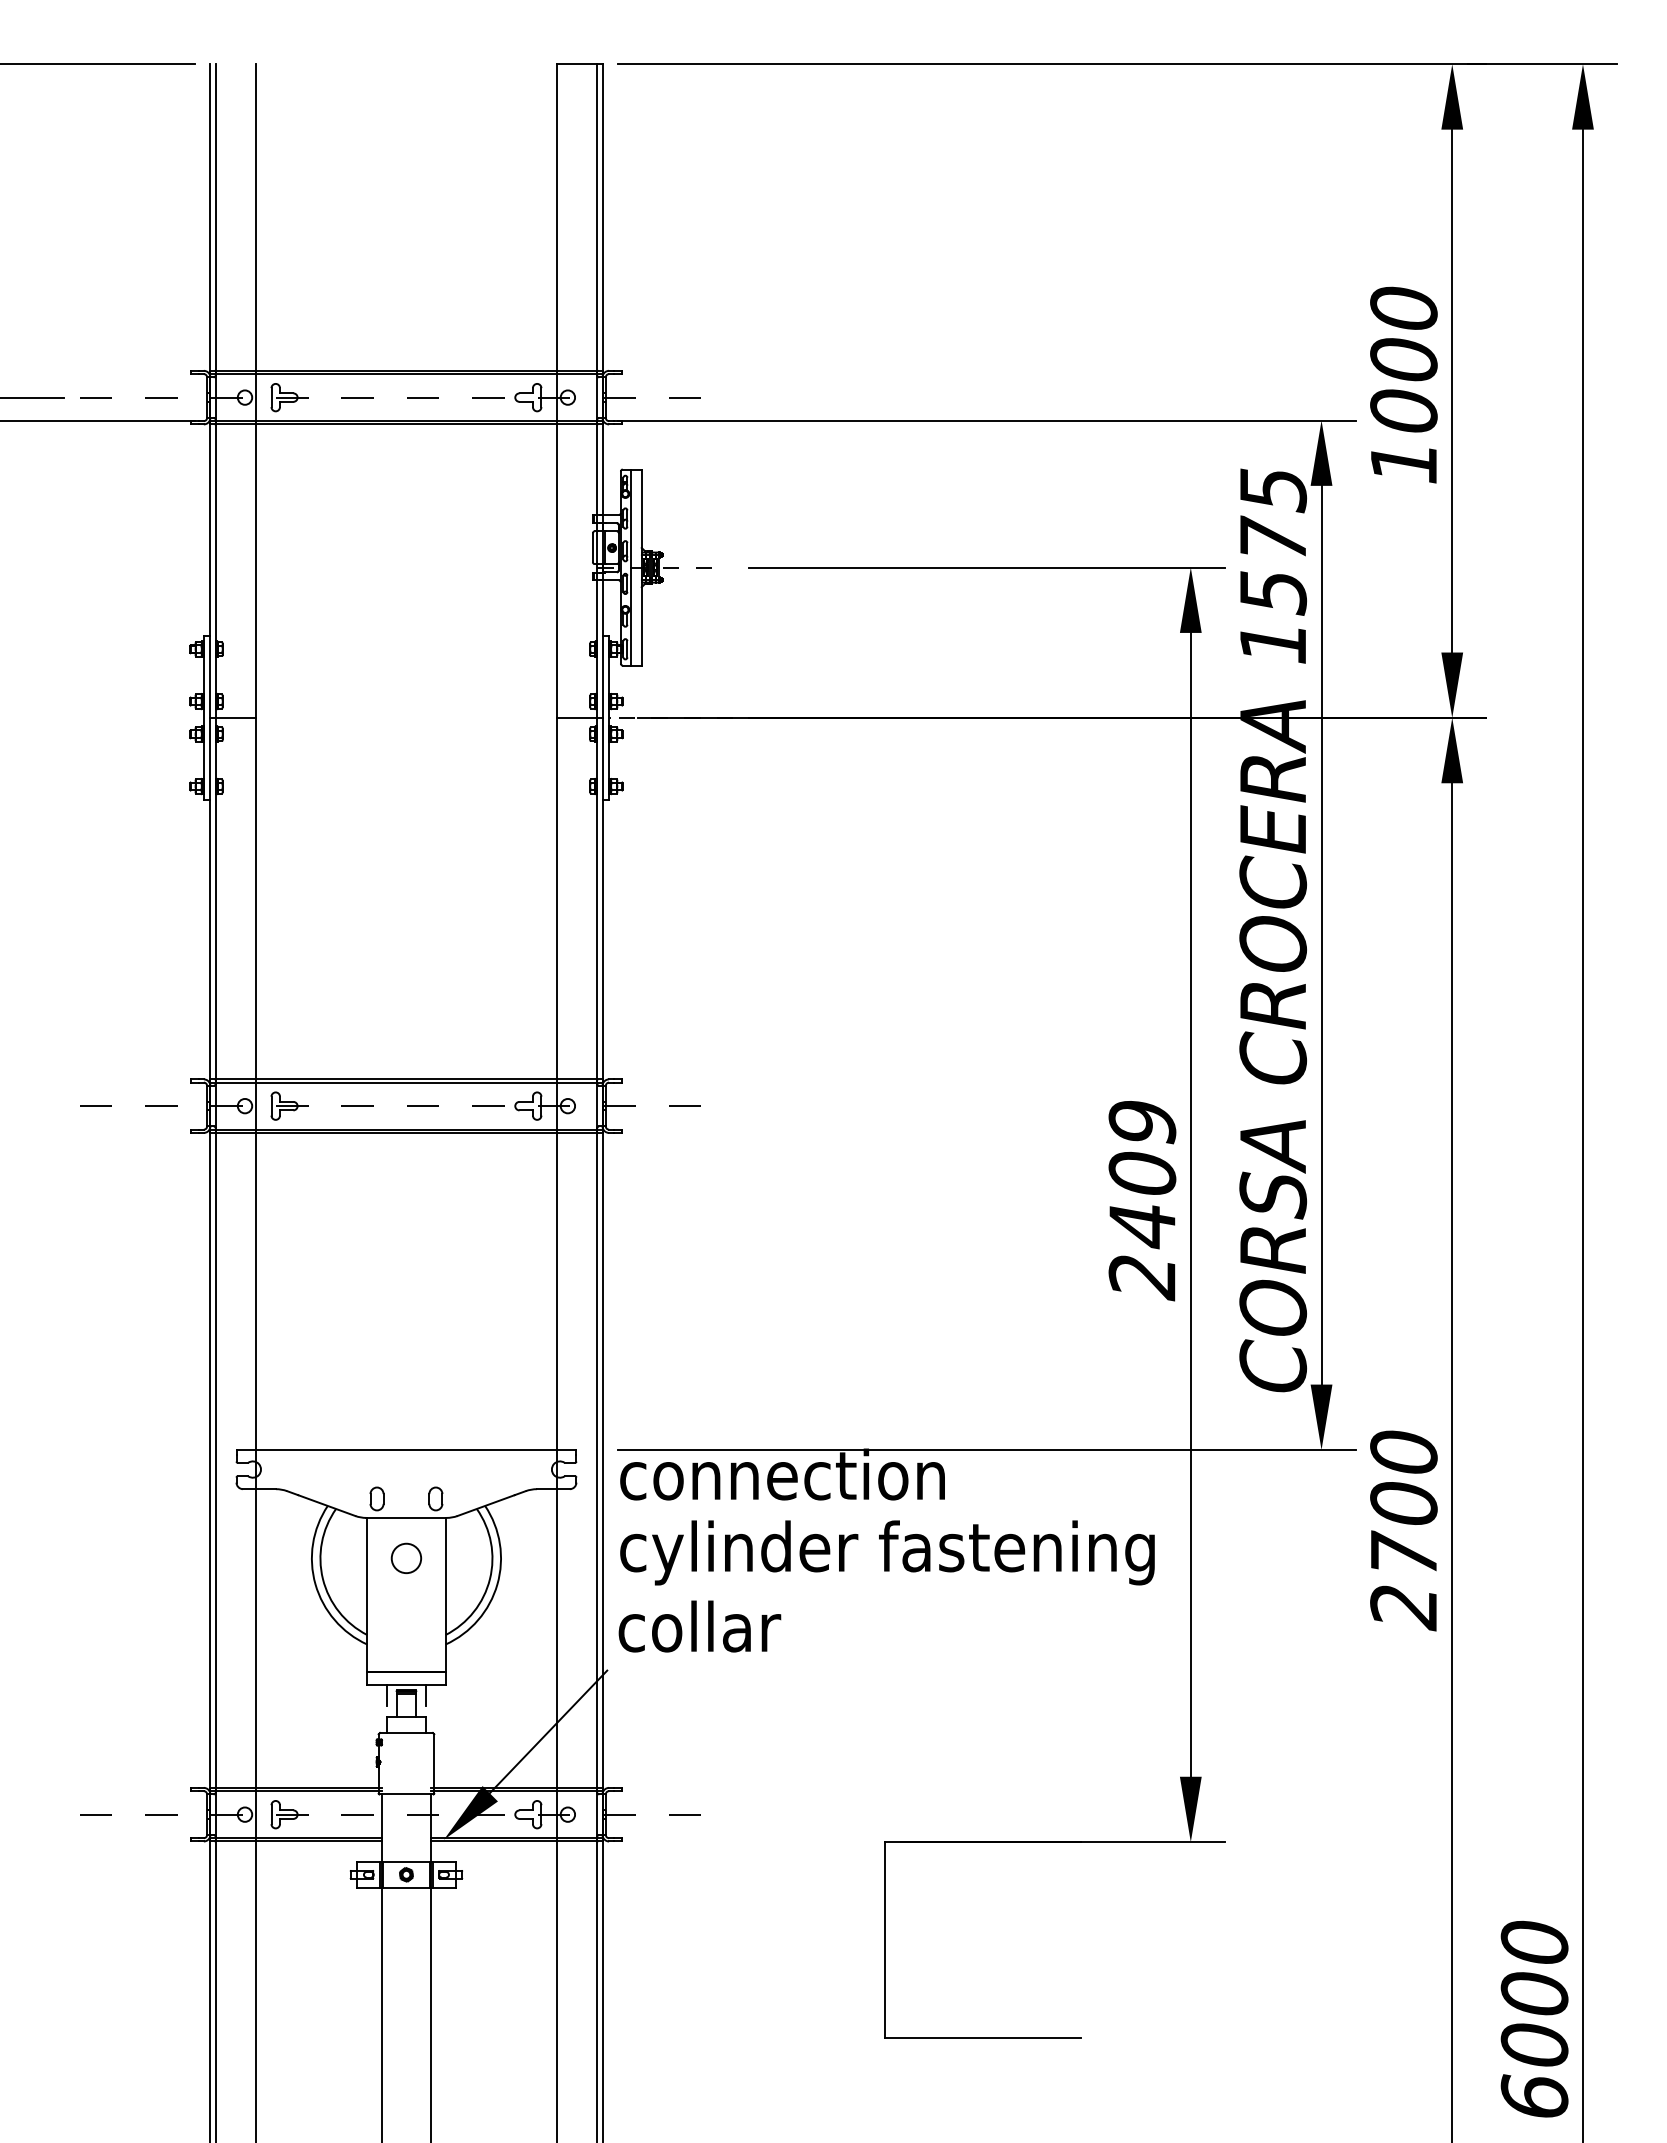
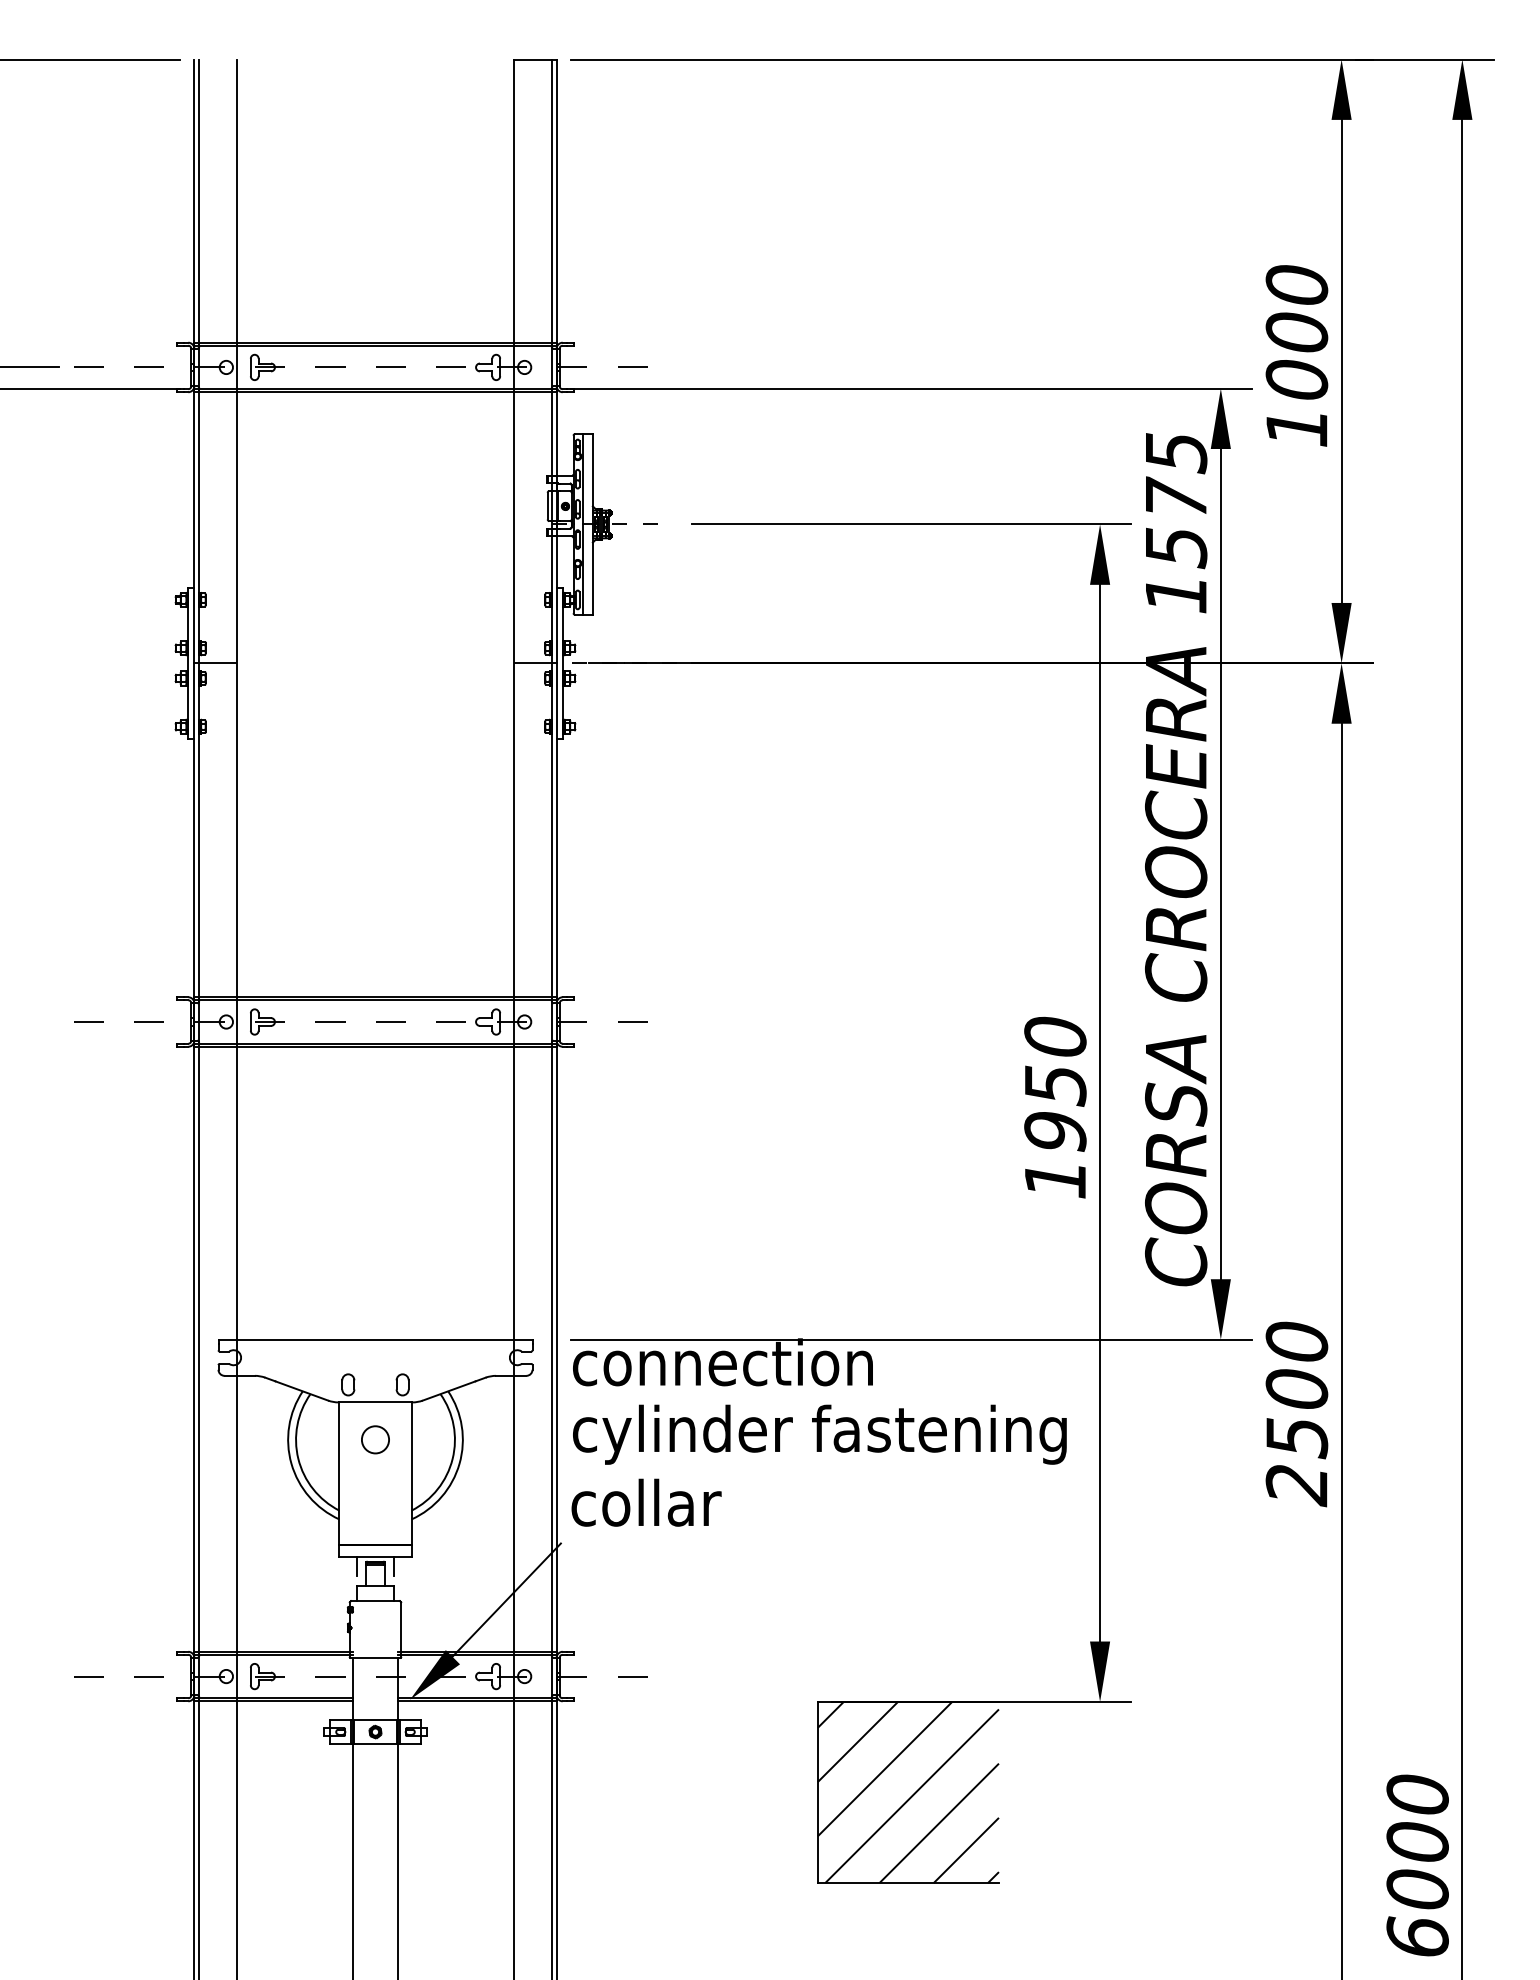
text: (1142, 1200) -> (1055, 1109), 2409 -> 1950
text: (1404, 1554) -> (1297, 1436), 2700 -> 2500
hatch: (983, 1940) -> (908, 1792), added

